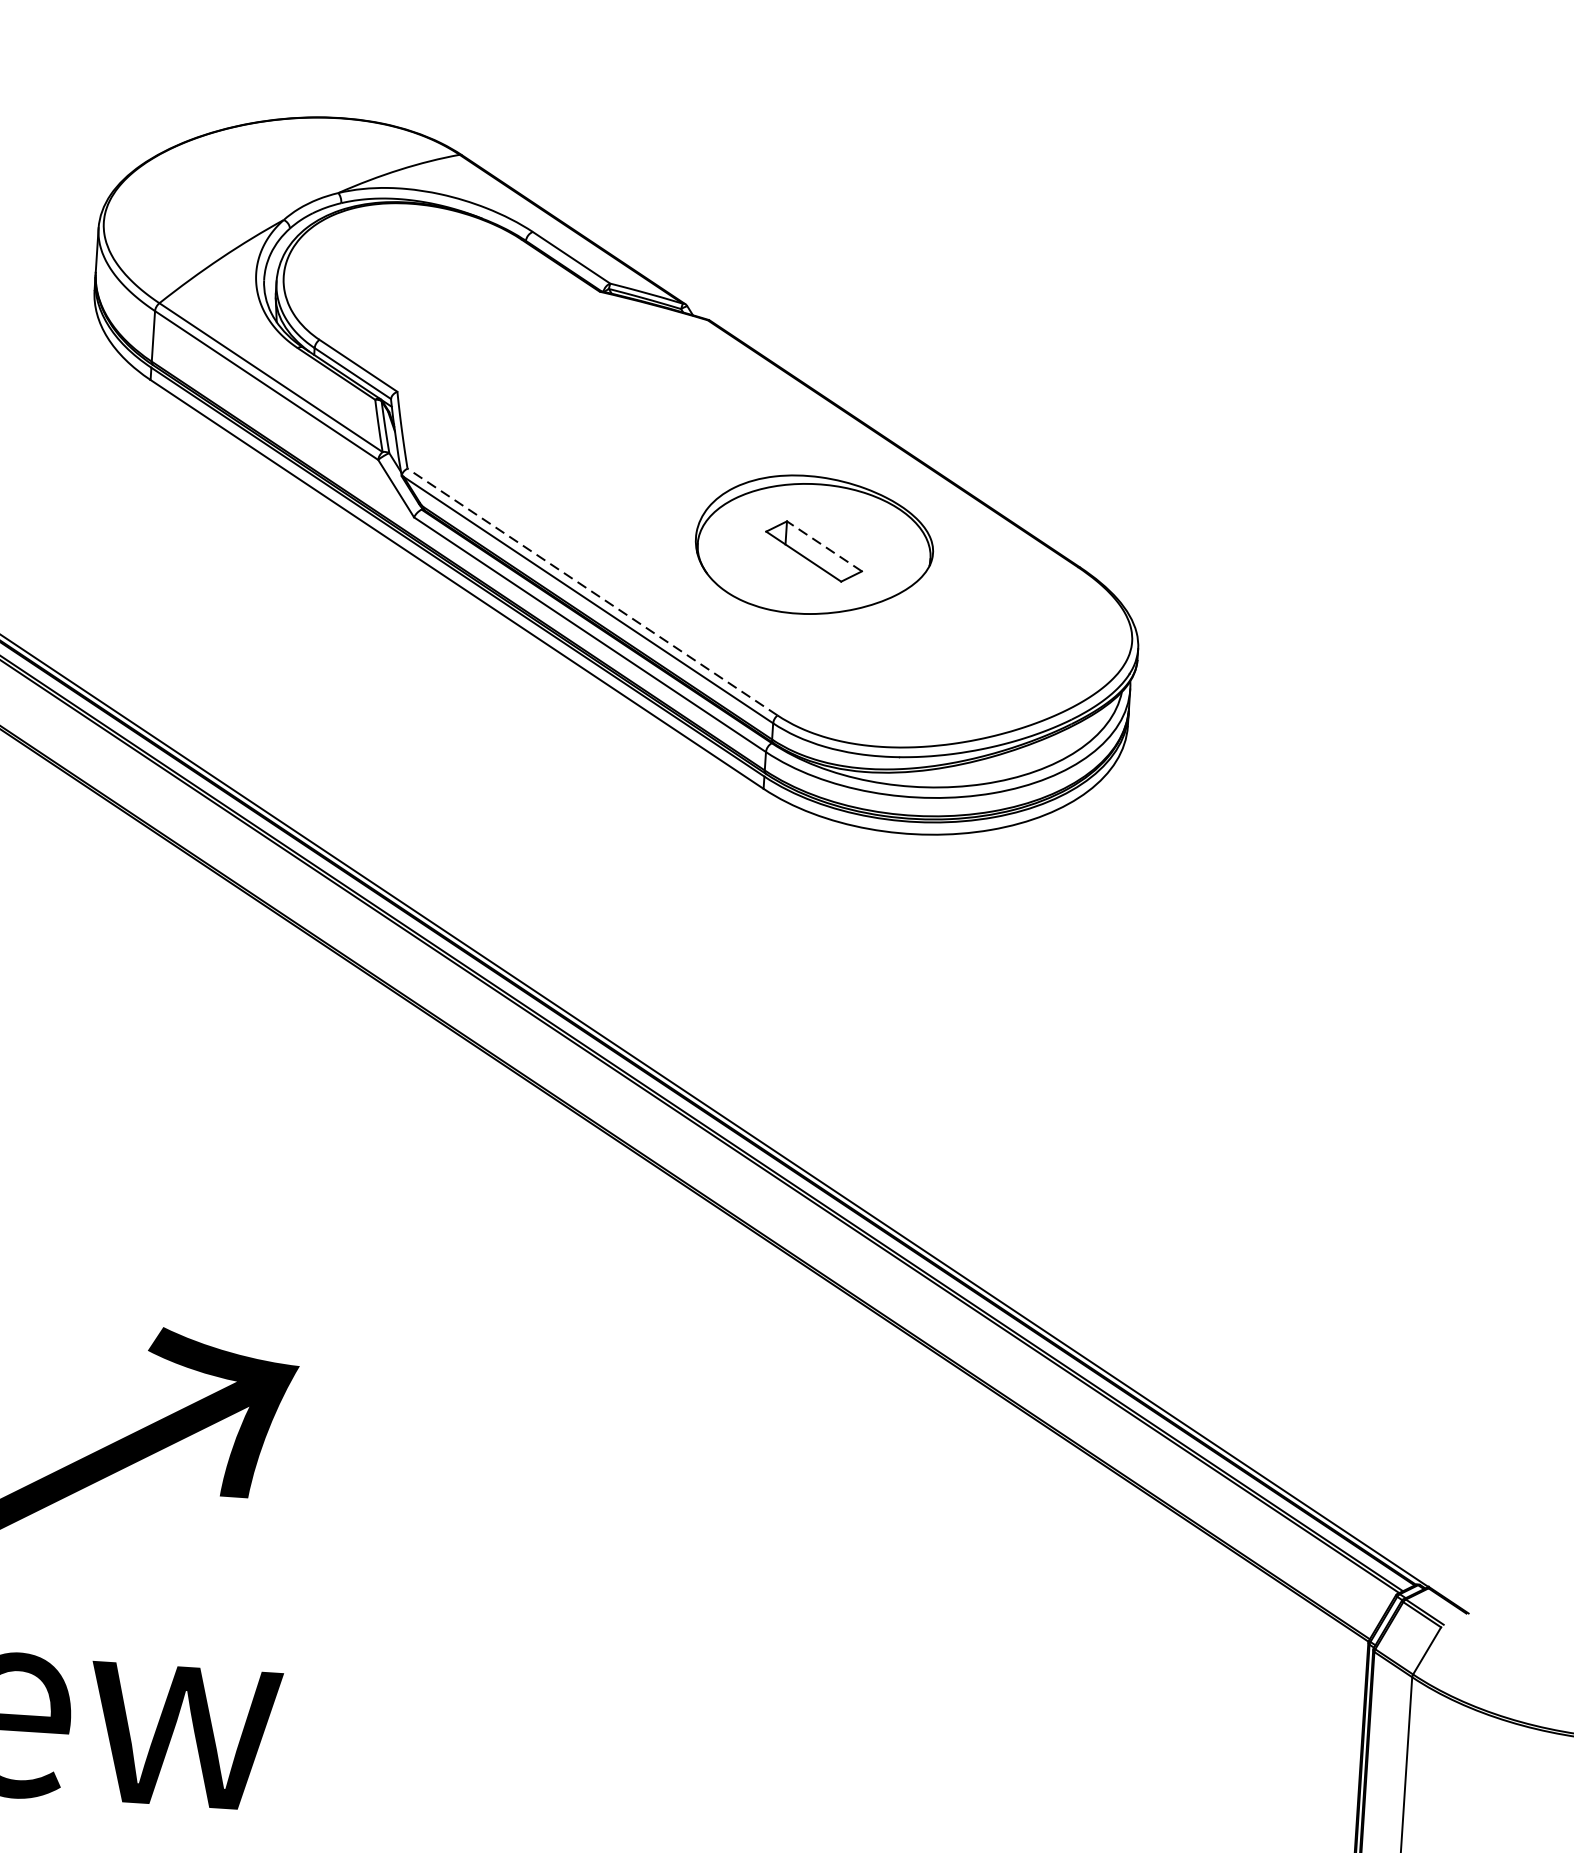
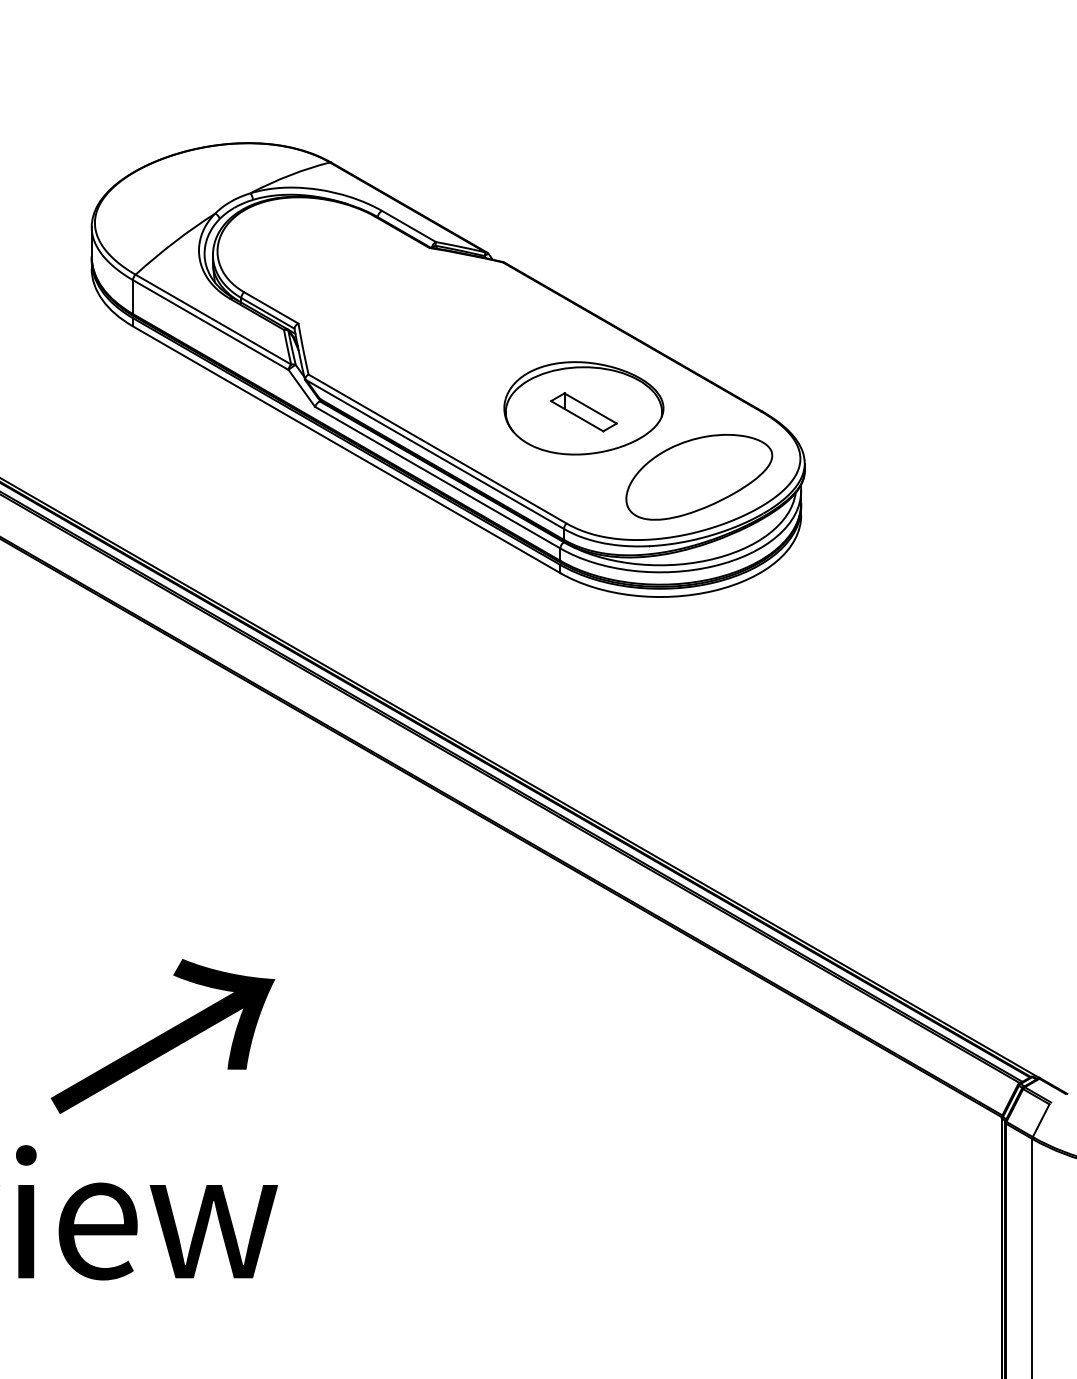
line: (824, 546) -> (590, 408), dashed -> solid
line: (592, 592) -> (437, 449), dashed -> solid
part: (980, 658) -> (699, 476), added

